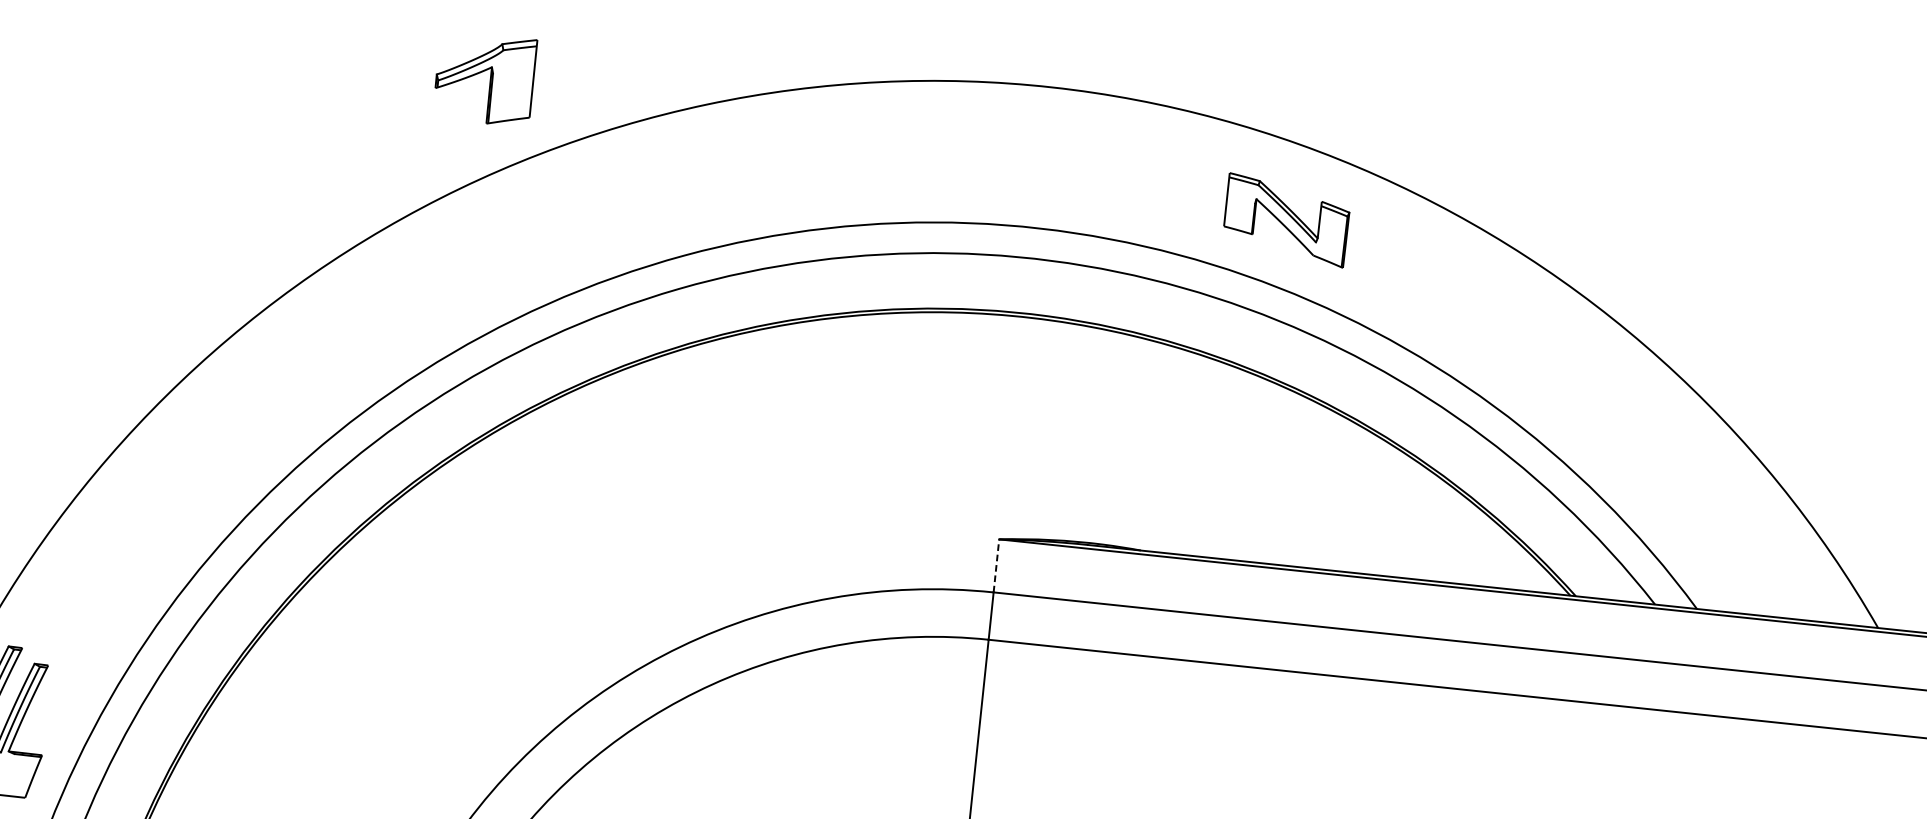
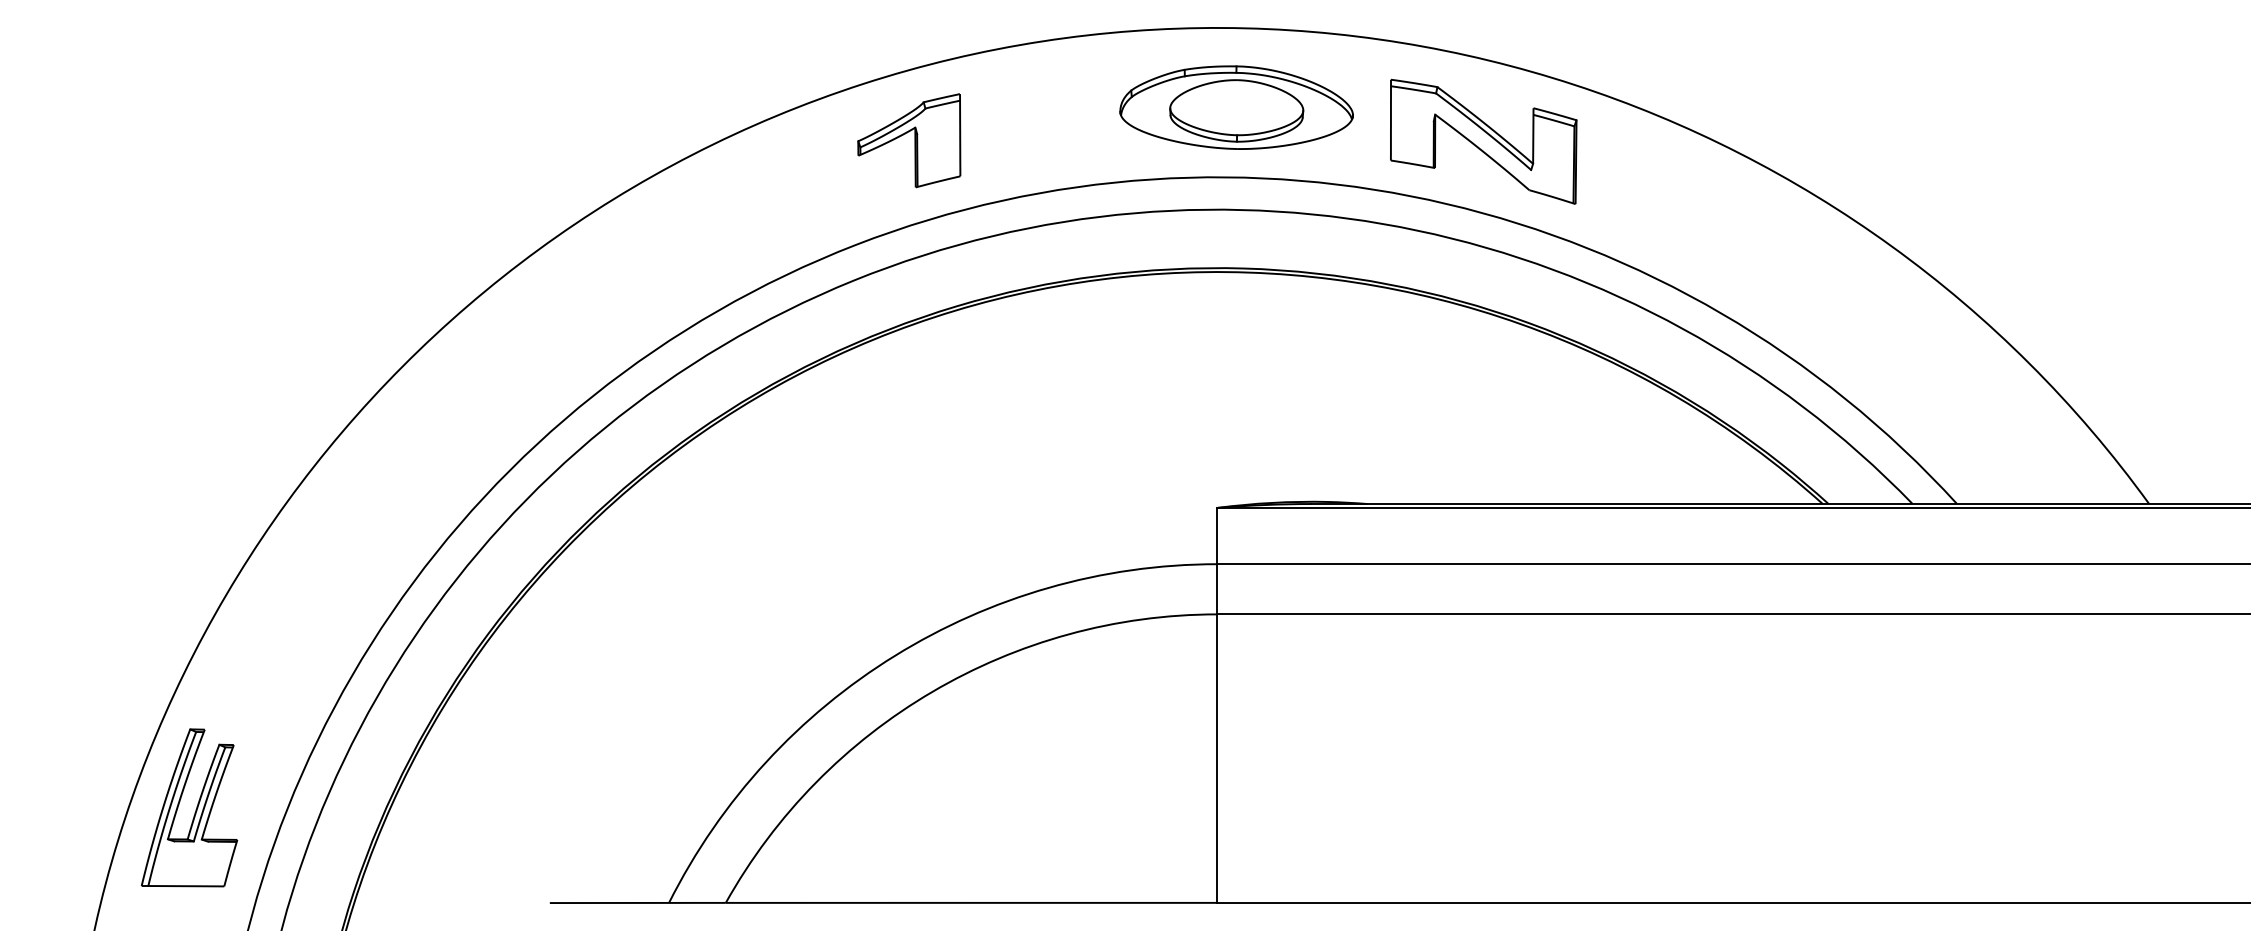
part: (485, 78) -> (909, 140), moved
part: (1056, 163) -> (1236, 107), added
part: (1286, 220) -> (1483, 141), size x1.43
line: (996, 565) -> (1217, 535), dashed -> solid

